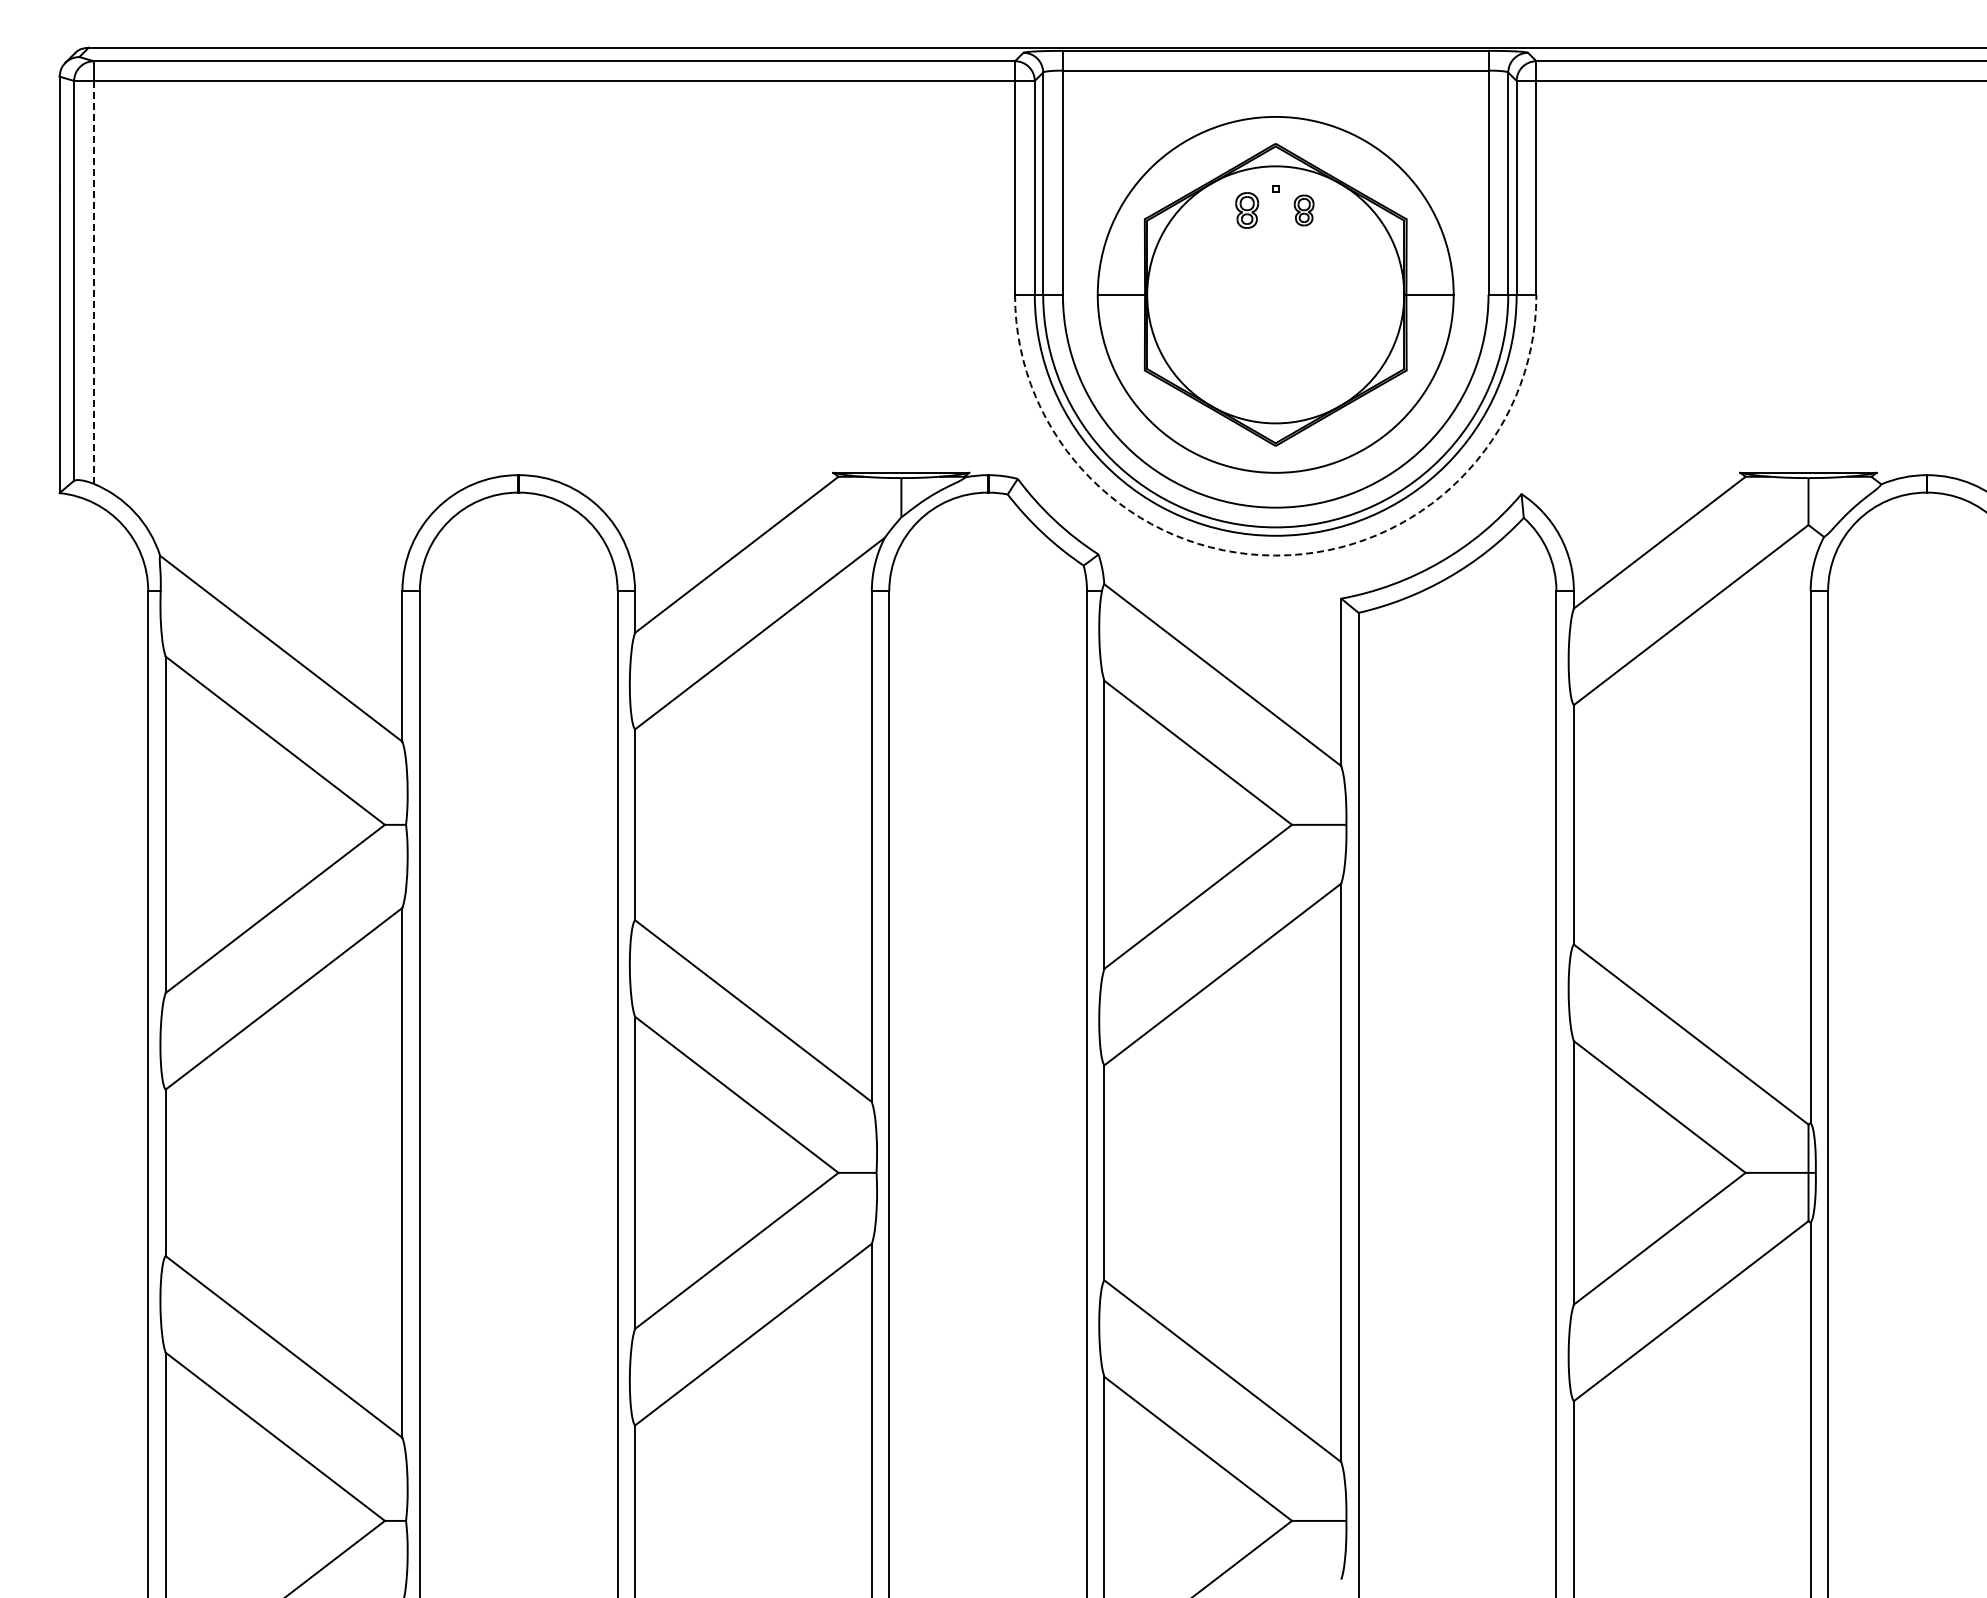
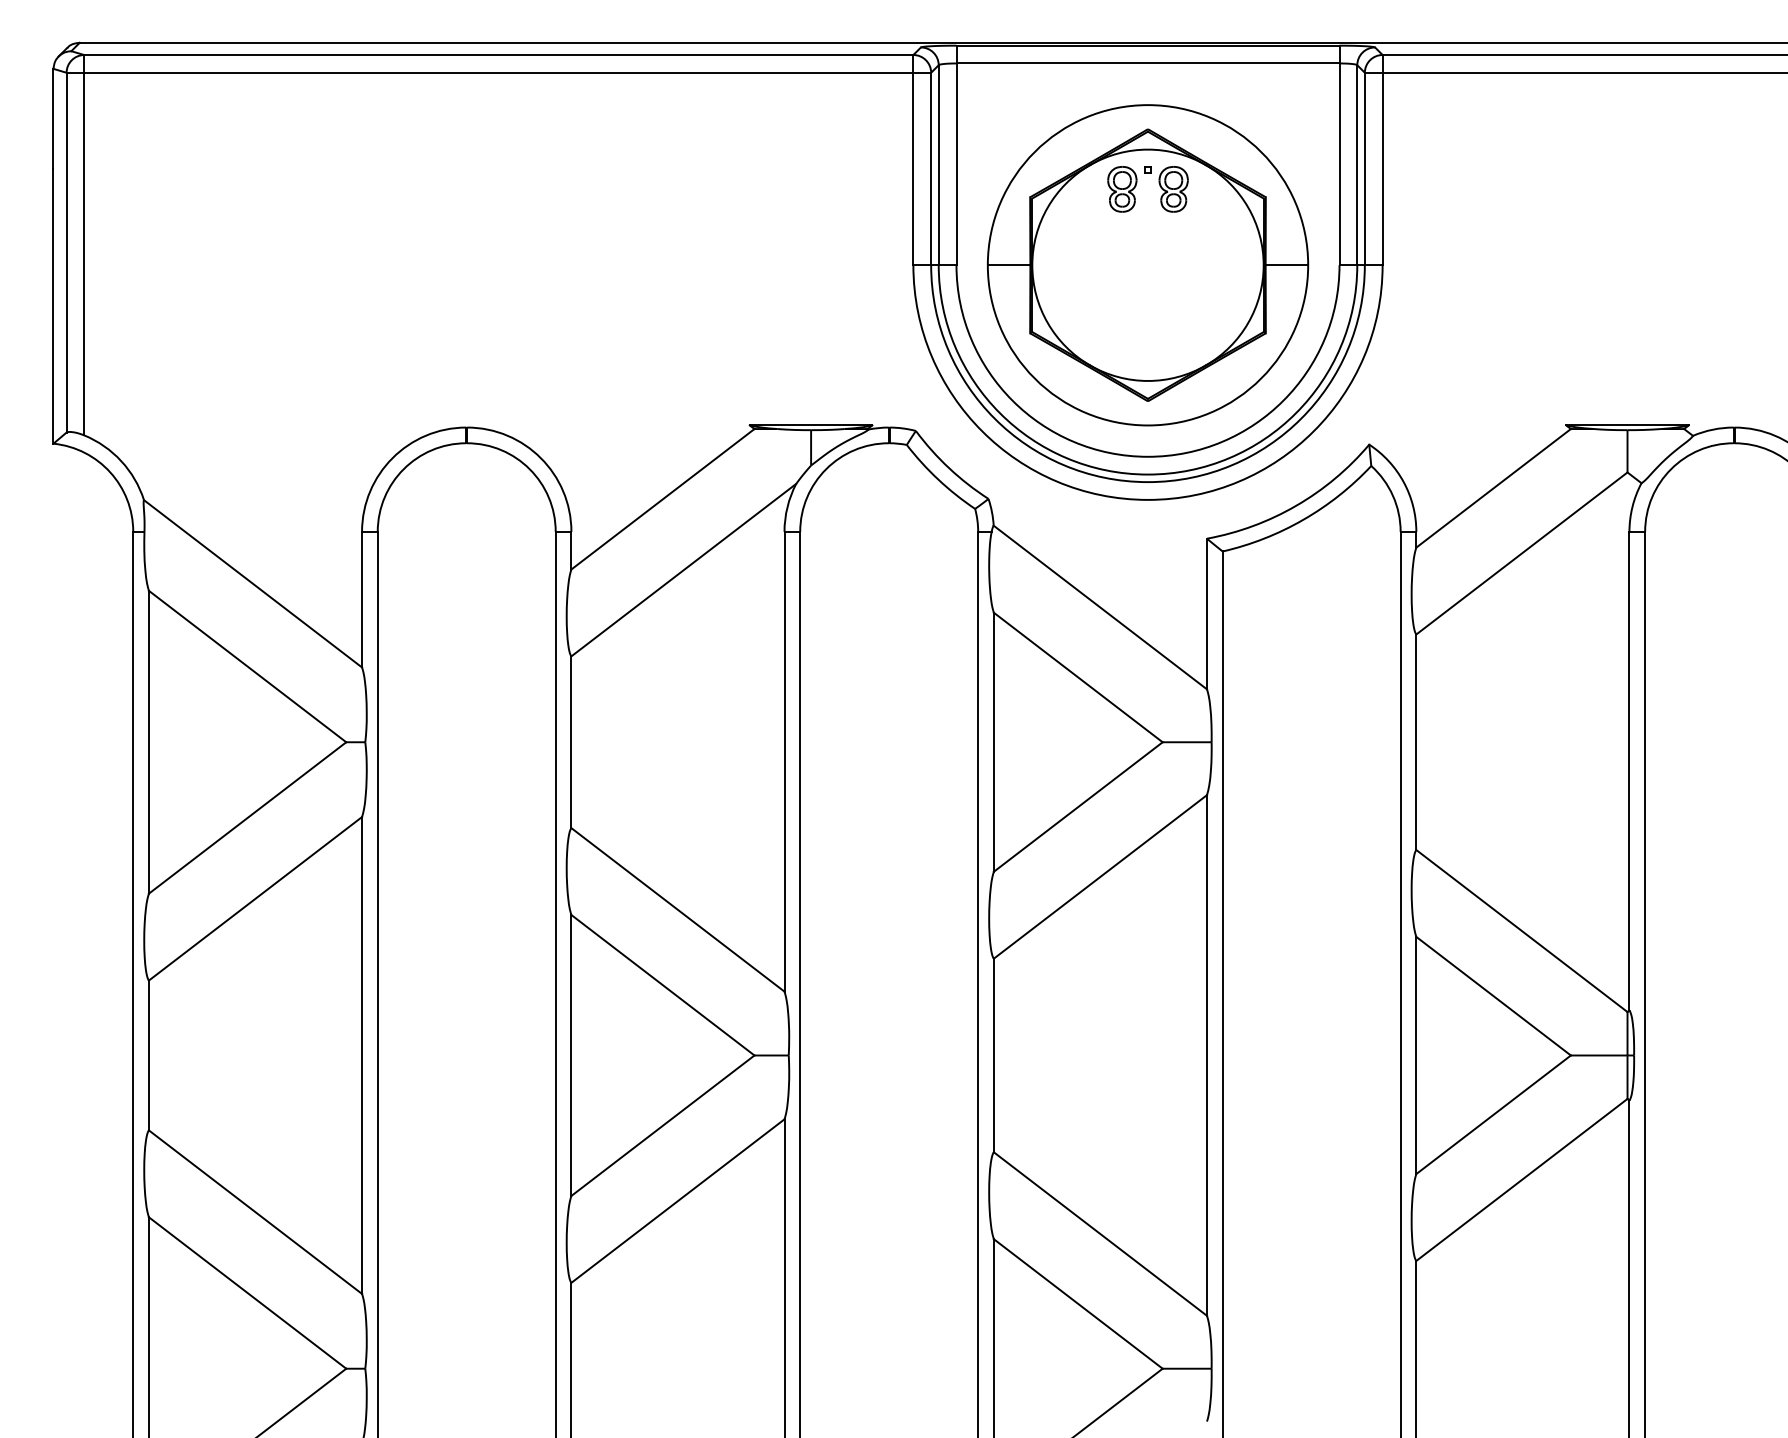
part: (1246, 210) -> (1121, 189), size x1.43
part: (1303, 210) -> (1173, 189), size x1.67
line: (93, 281) -> (84, 253), dashed -> solid
arc: (1275, 555) -> (1147, 499), dashed -> solid

